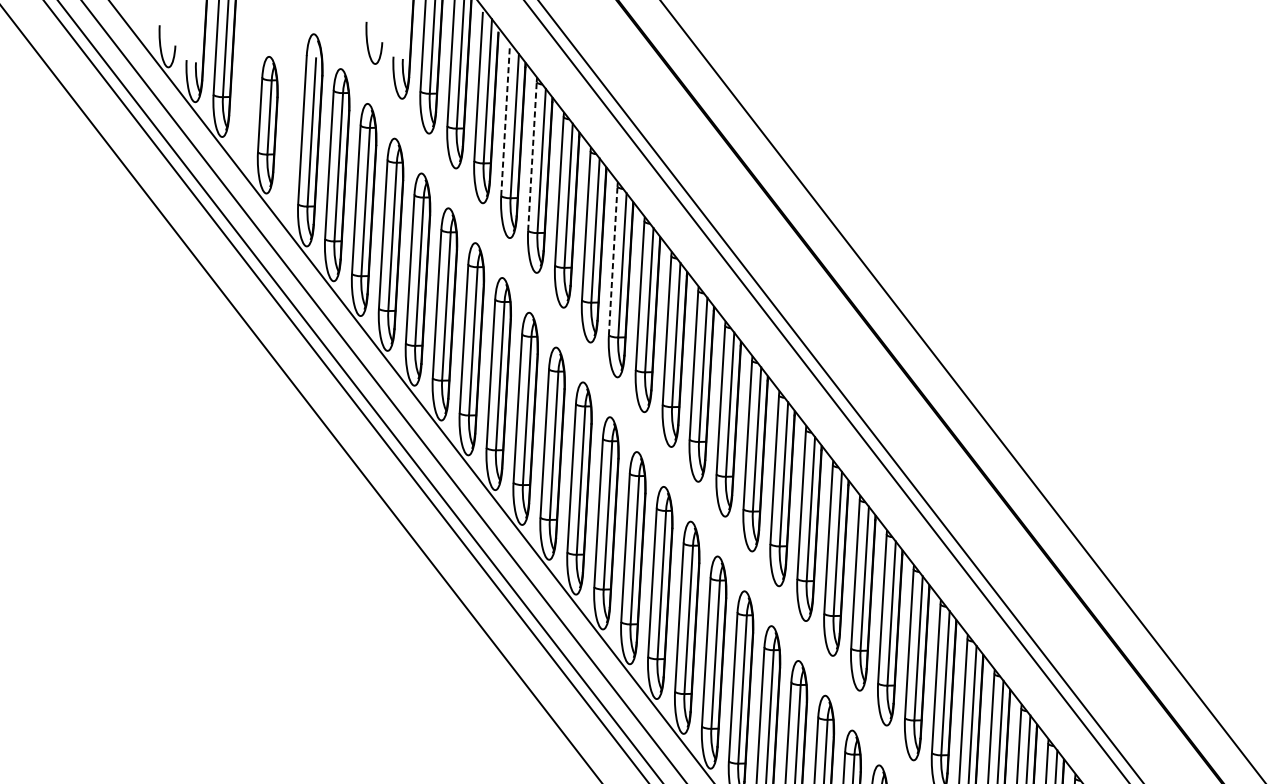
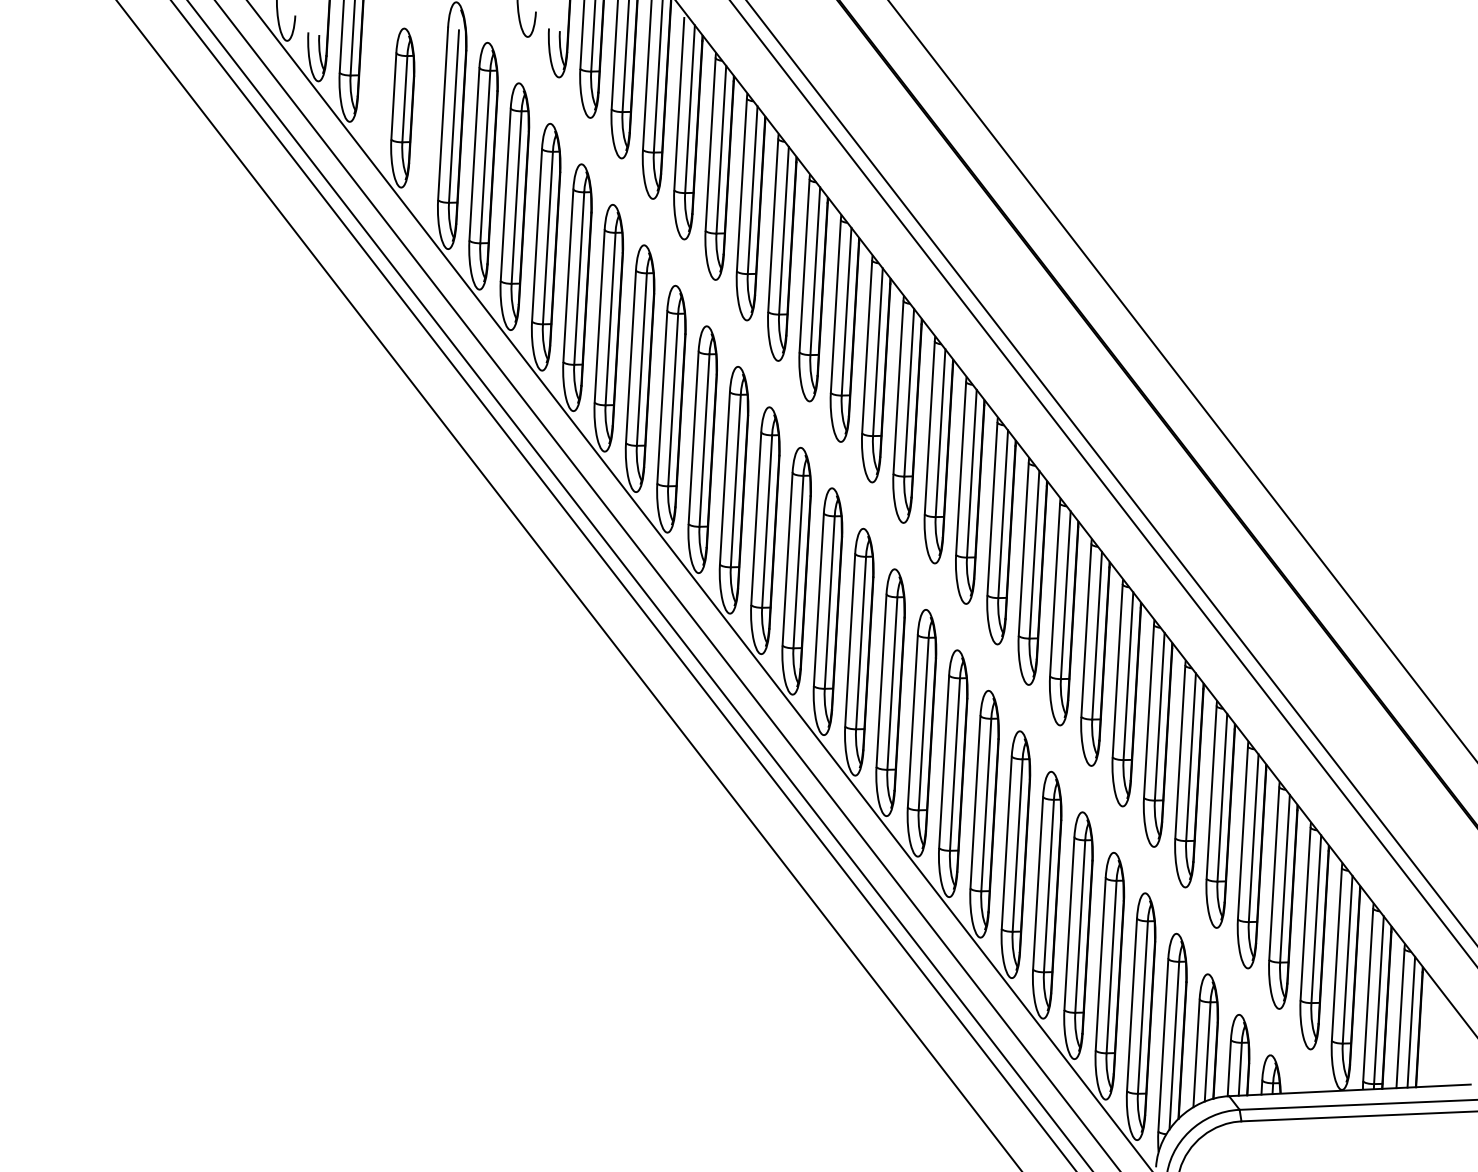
line: (505, 121) -> (679, 103), dashed -> solid
line: (532, 156) -> (710, 144), dashed -> solid
line: (613, 260) -> (804, 265), dashed -> solid

